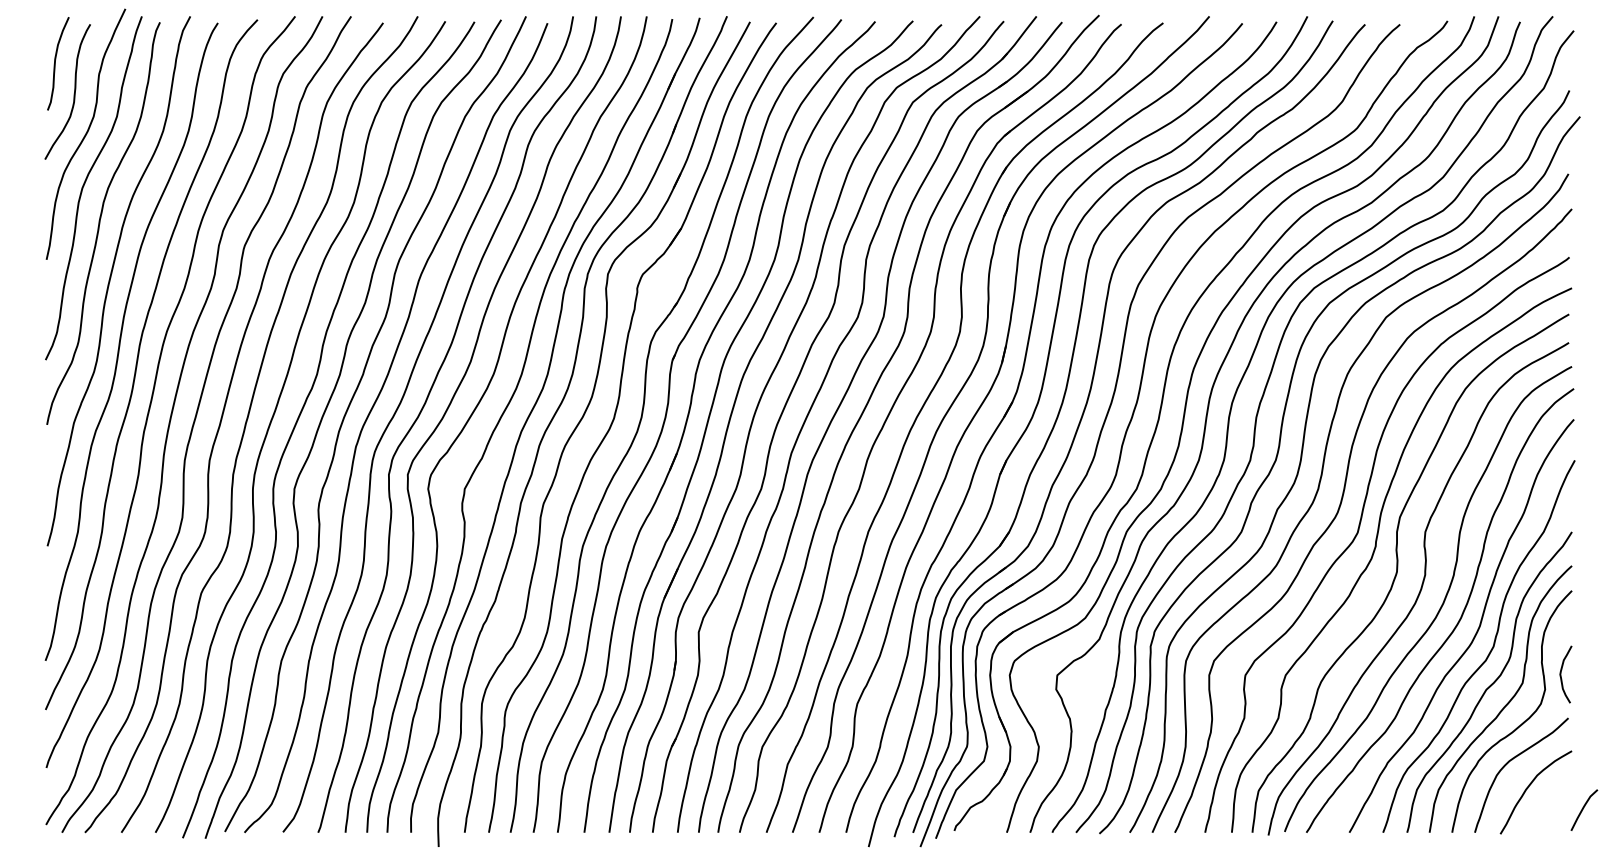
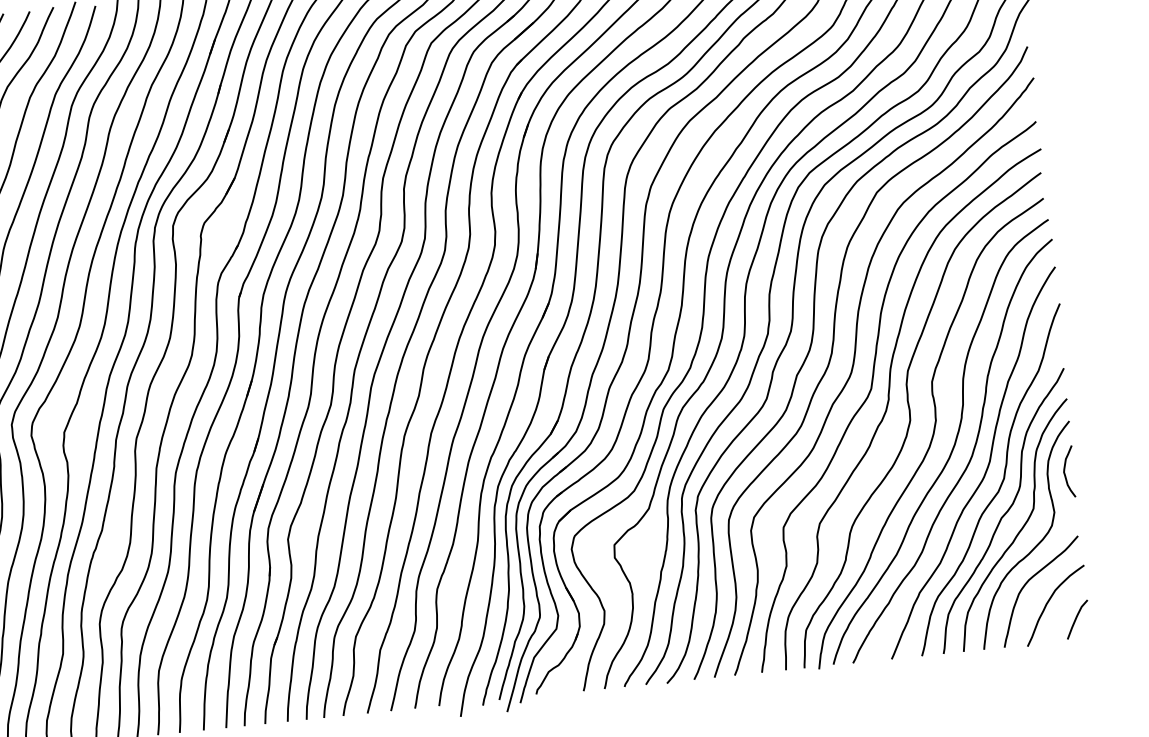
curve: (1561, 674) -> (1065, 472), moved
curve: (1584, 808) -> (1077, 618), moved

